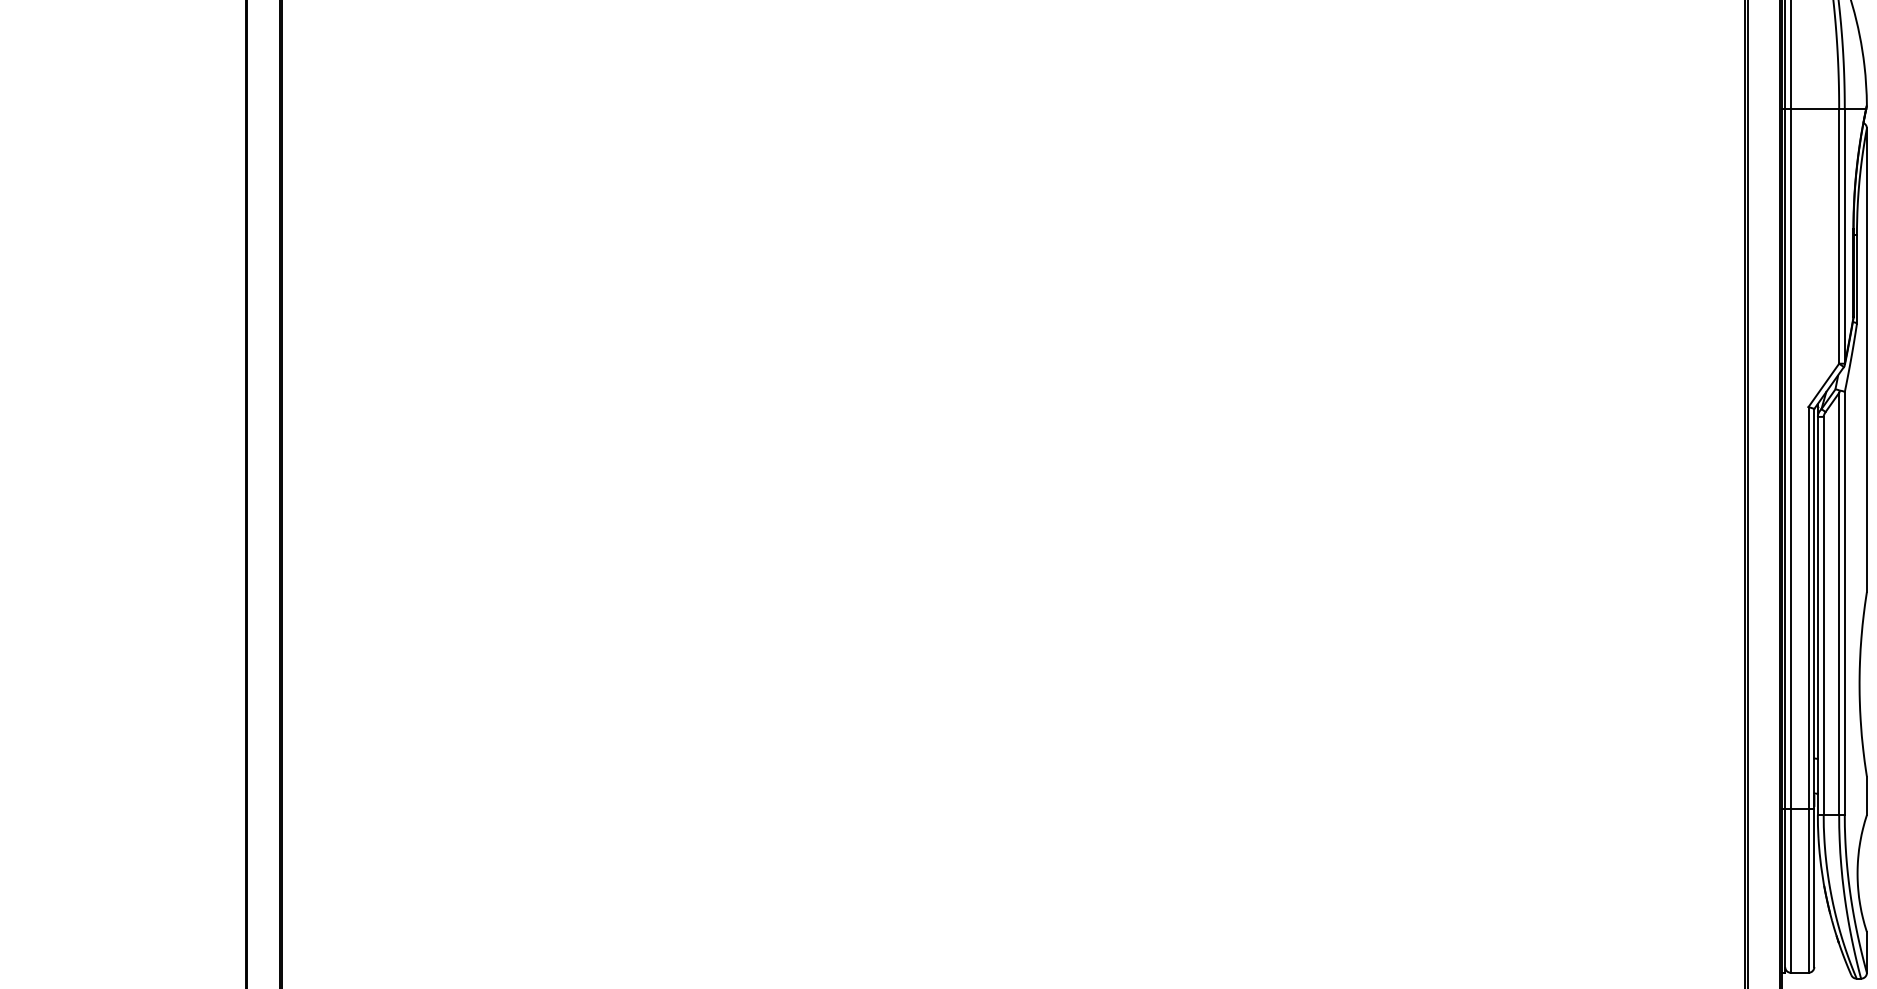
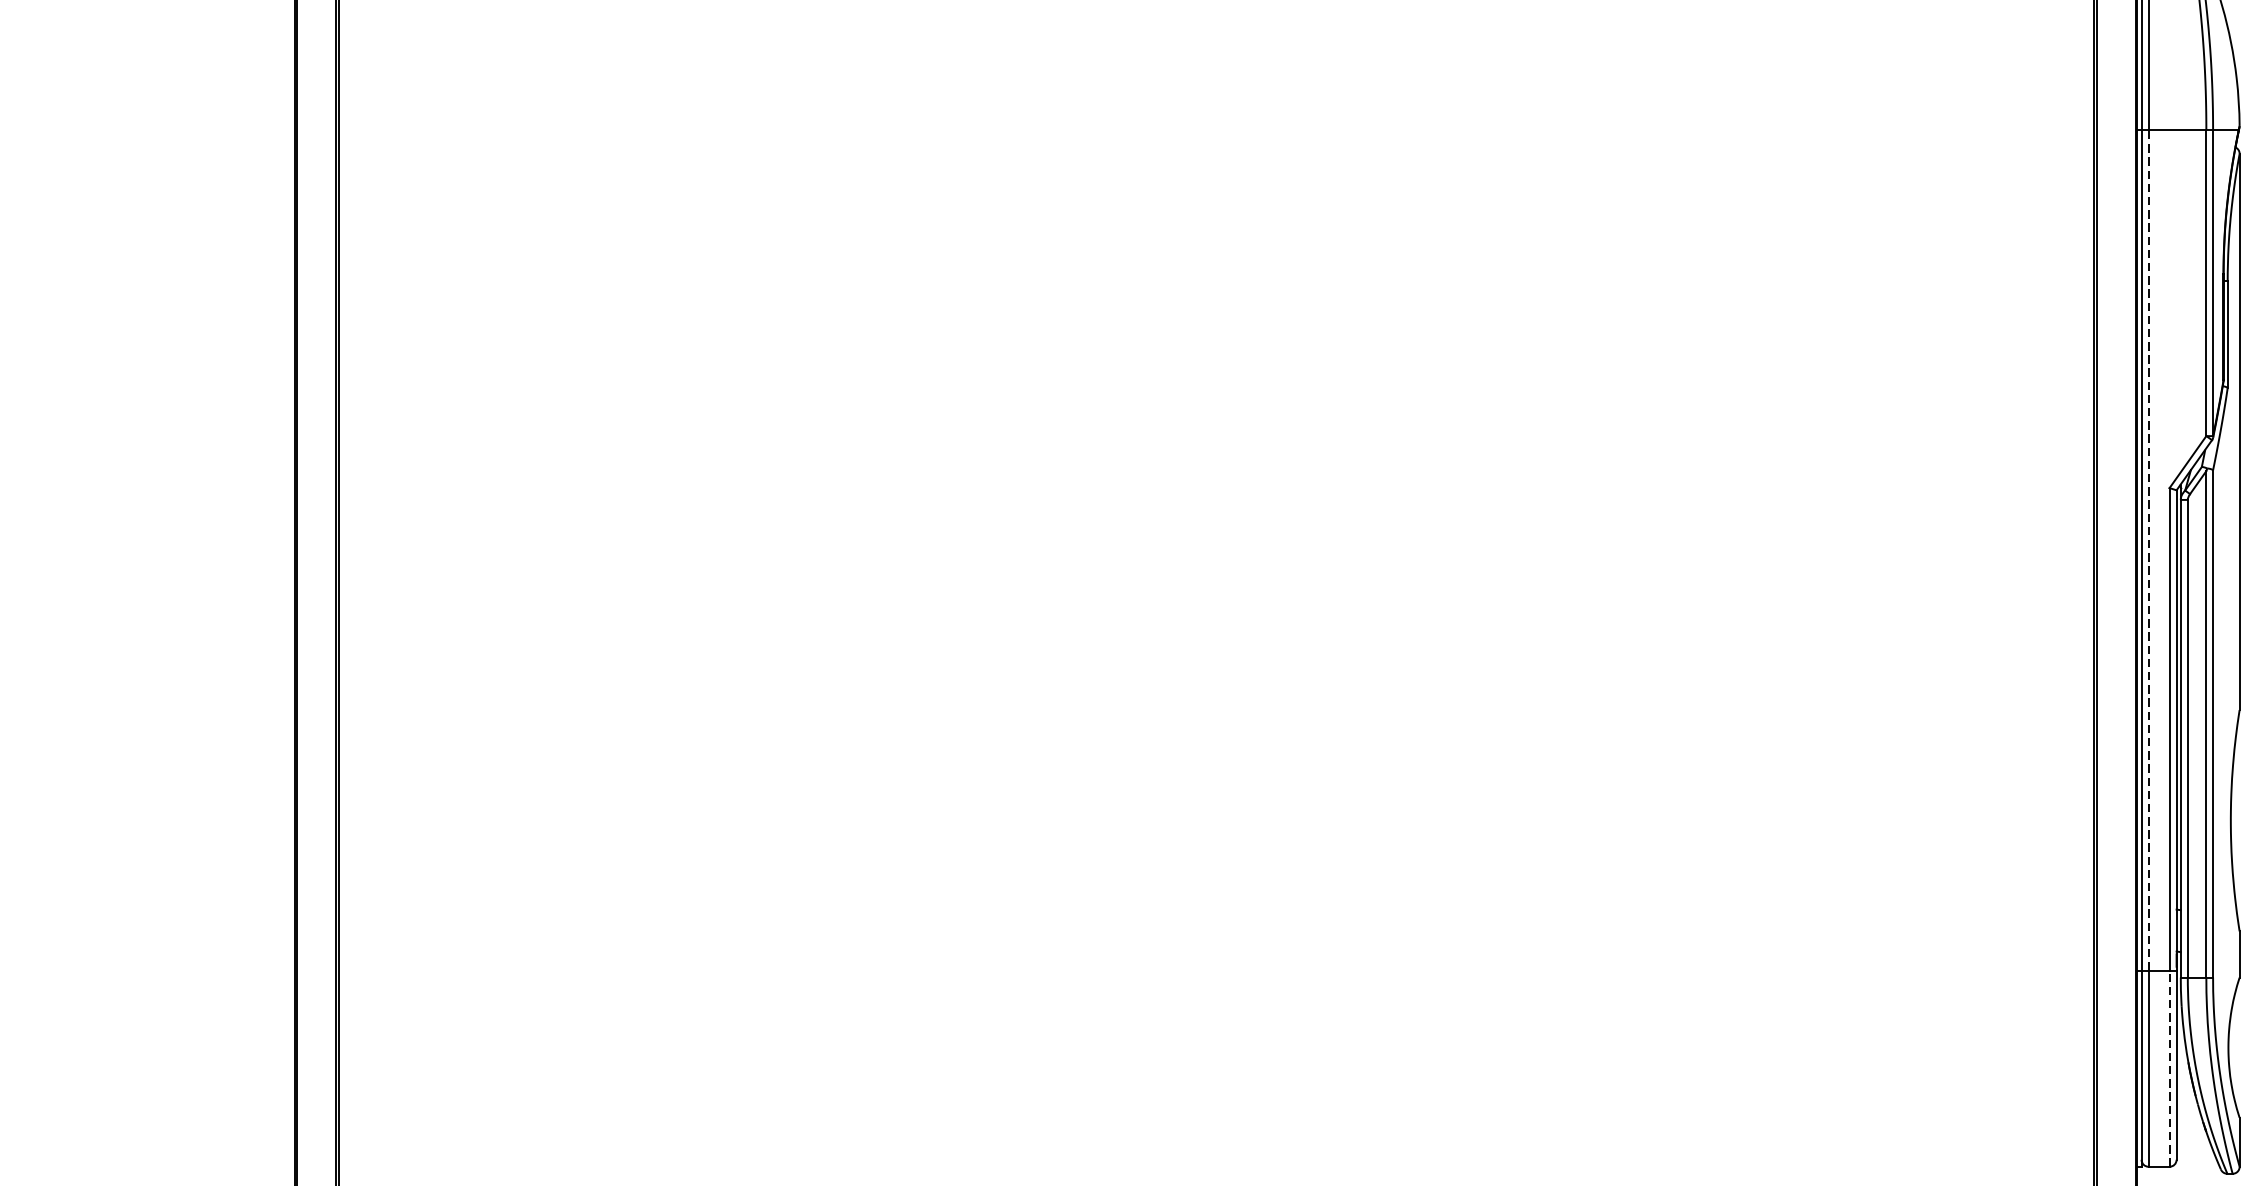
line: (1791, 458) -> (2149, 549), solid -> dashed
line: (1808, 891) -> (2169, 1069), solid -> dashed

